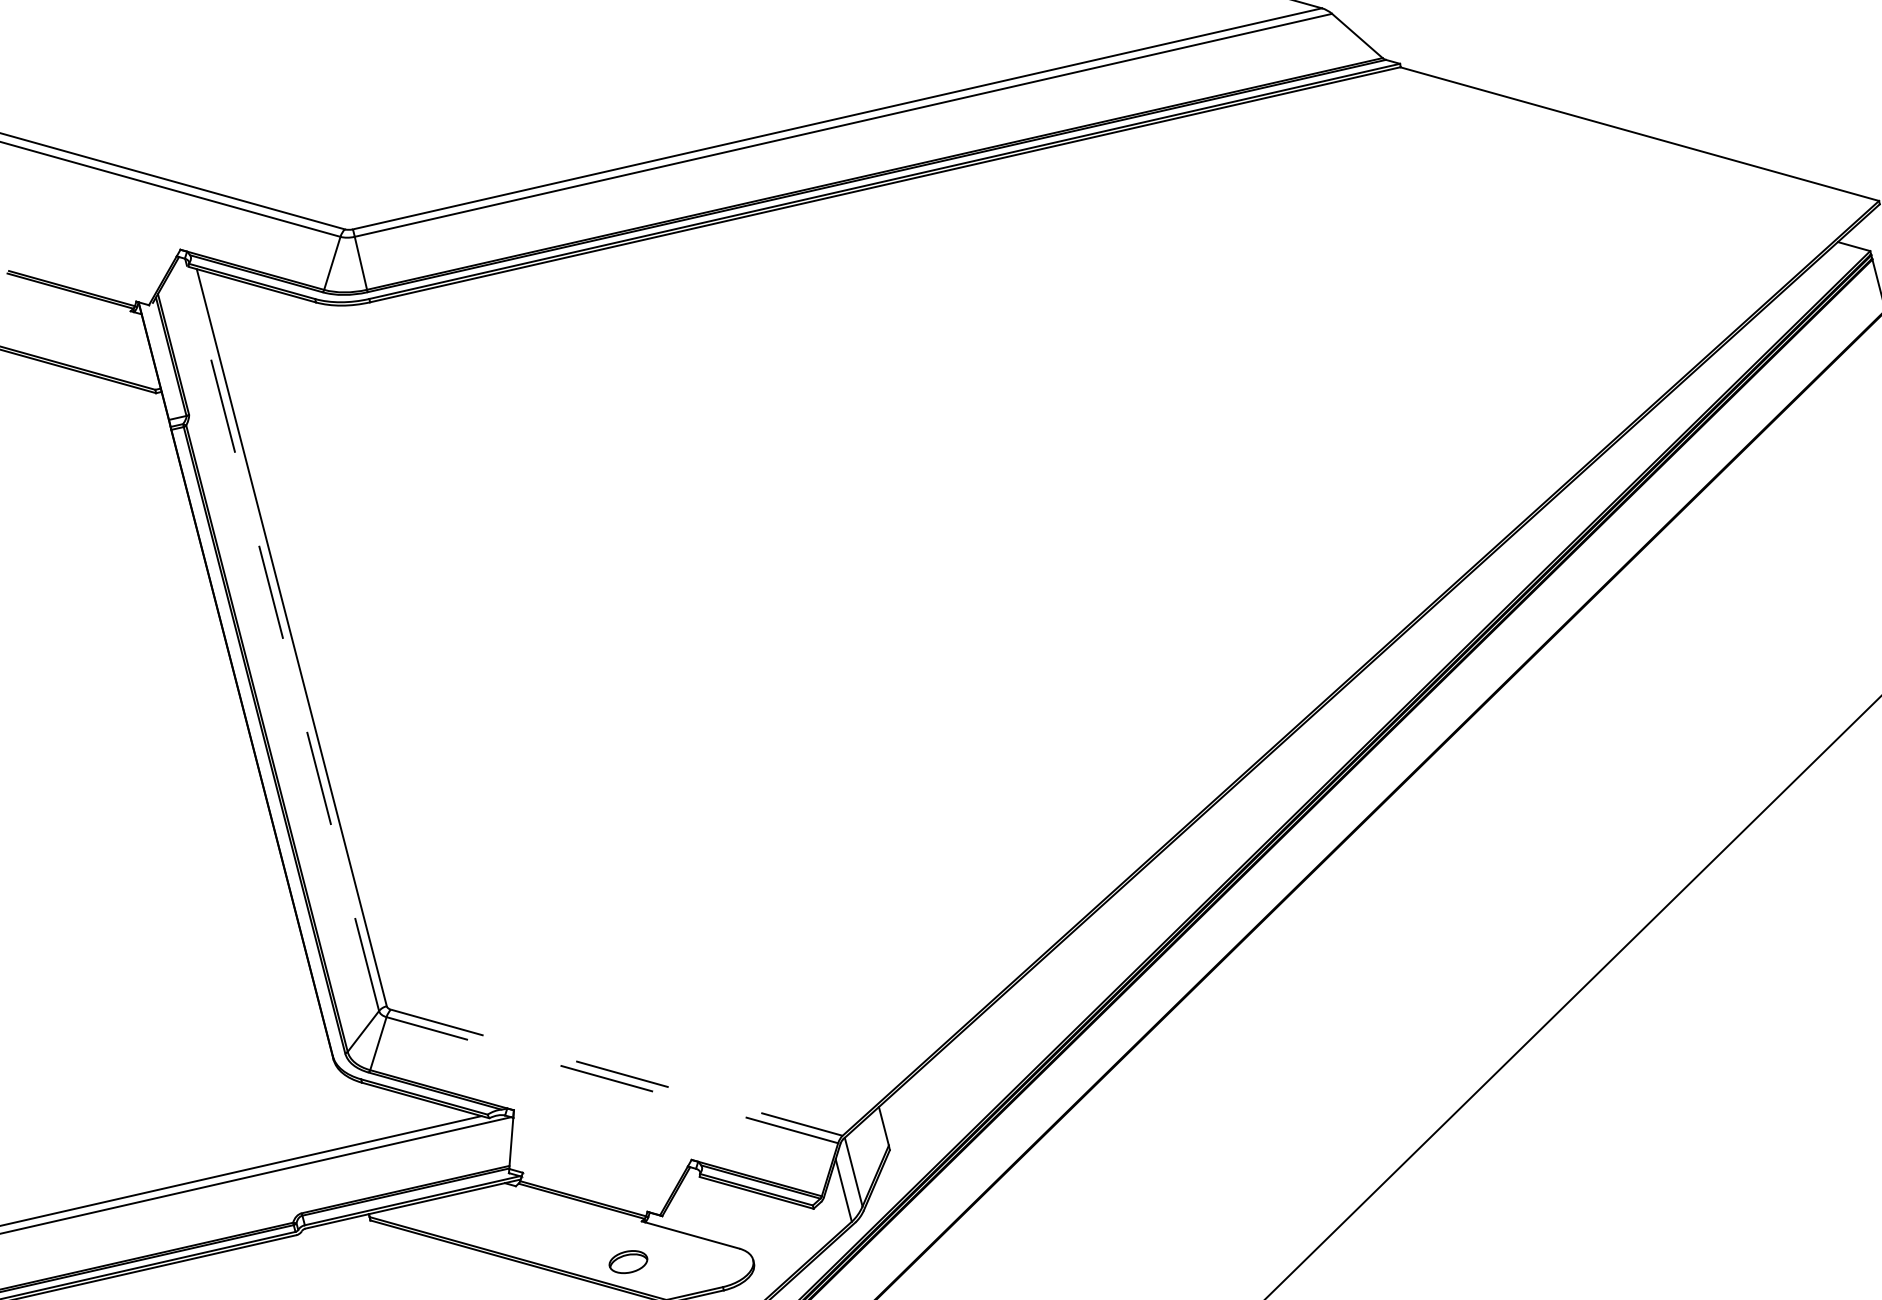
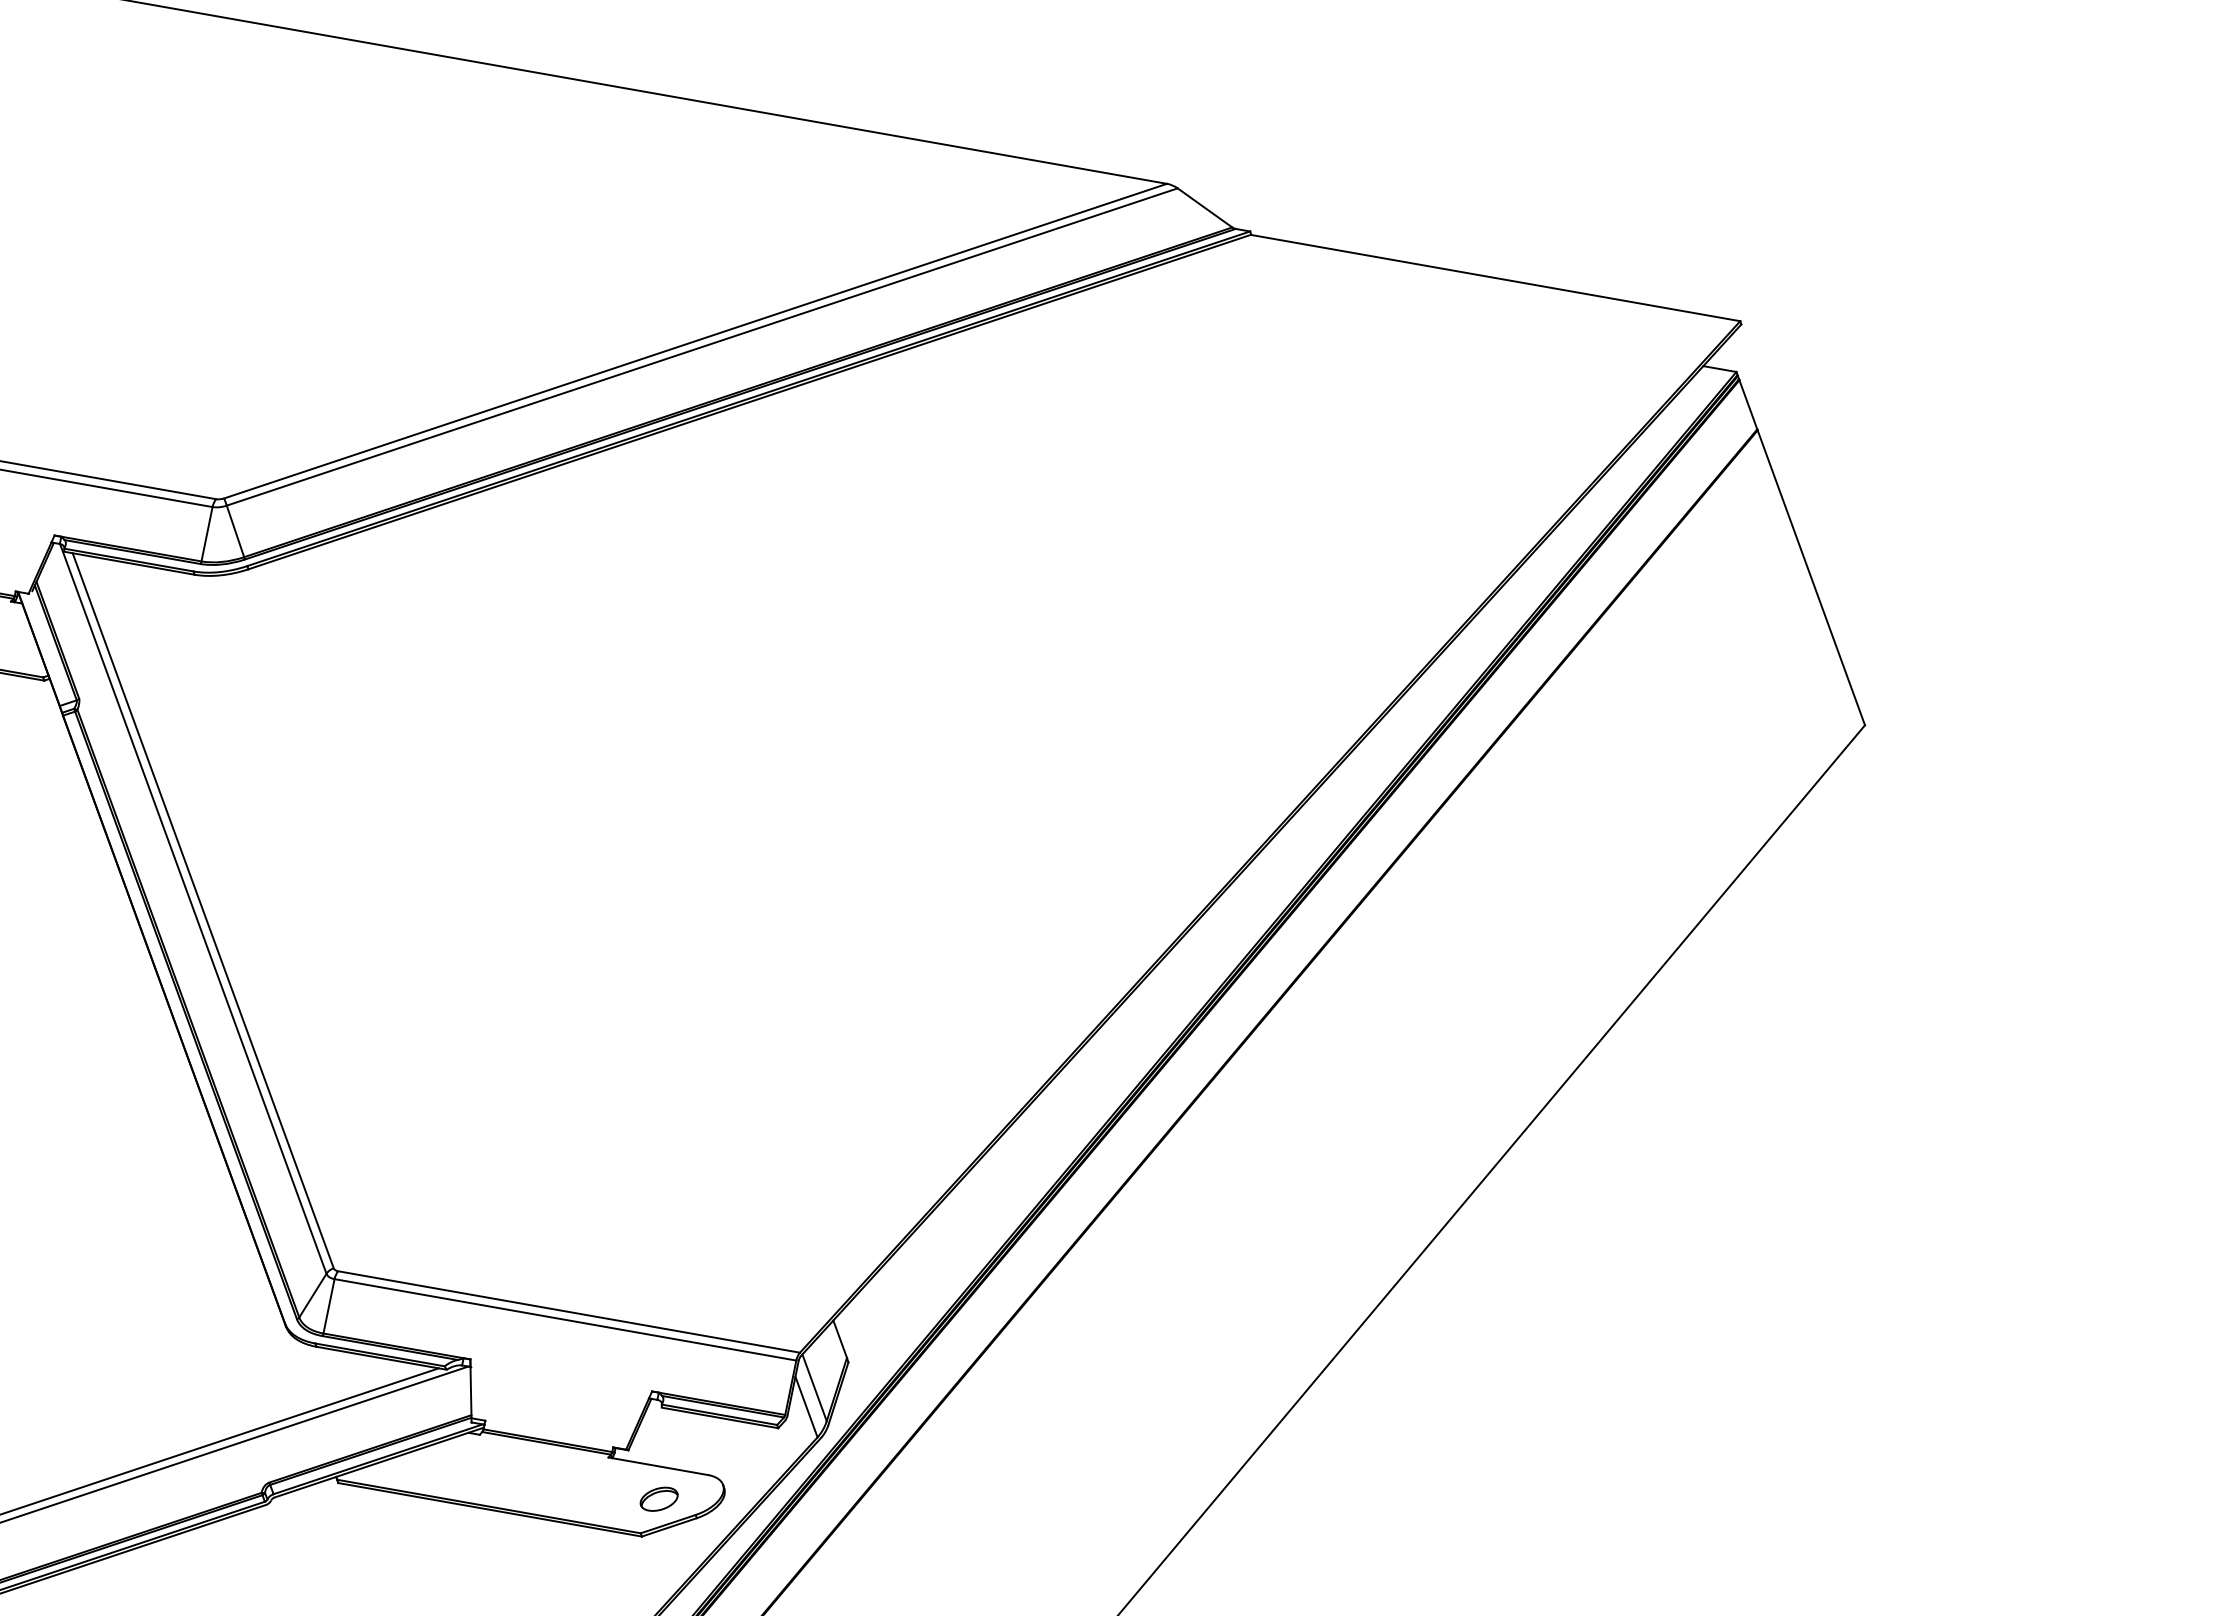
line: (282, 634) -> (193, 908), dashed -> solid
line: (617, 1073) -> (569, 1312), dashed -> solid
line: (611, 1079) -> (564, 1319), dashed -> solid
part: (627, 1261) -> (658, 1498), moved

